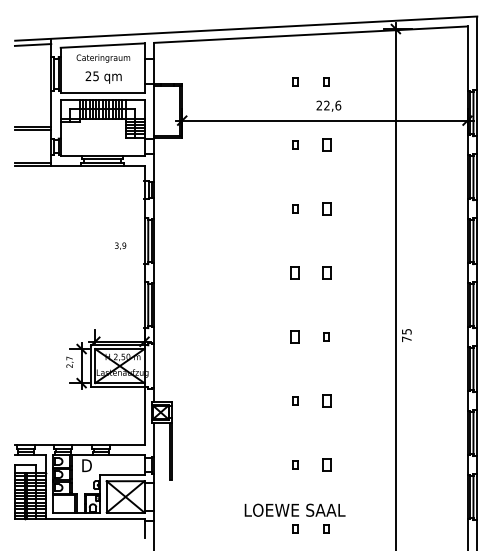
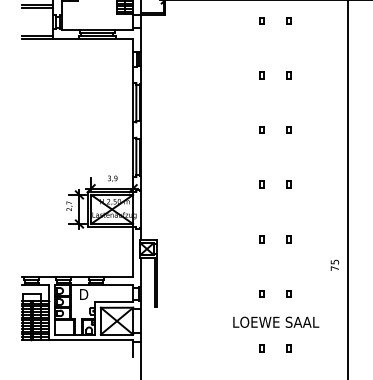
part: (326, 144) -> (288, 20), size x0.62
part: (326, 208) -> (288, 74), size x0.62
text: (120, 245) -> (112, 178), moved
part: (295, 272) -> (262, 129), size x0.62
part: (326, 272) -> (288, 129), size x0.62
text: (406, 335) -> (334, 265), moved
part: (295, 336) -> (262, 184), size x0.62
part: (326, 400) -> (288, 238), size x0.62
part: (326, 464) -> (288, 293), size x0.62
text: (294, 509) -> (275, 321), moved

